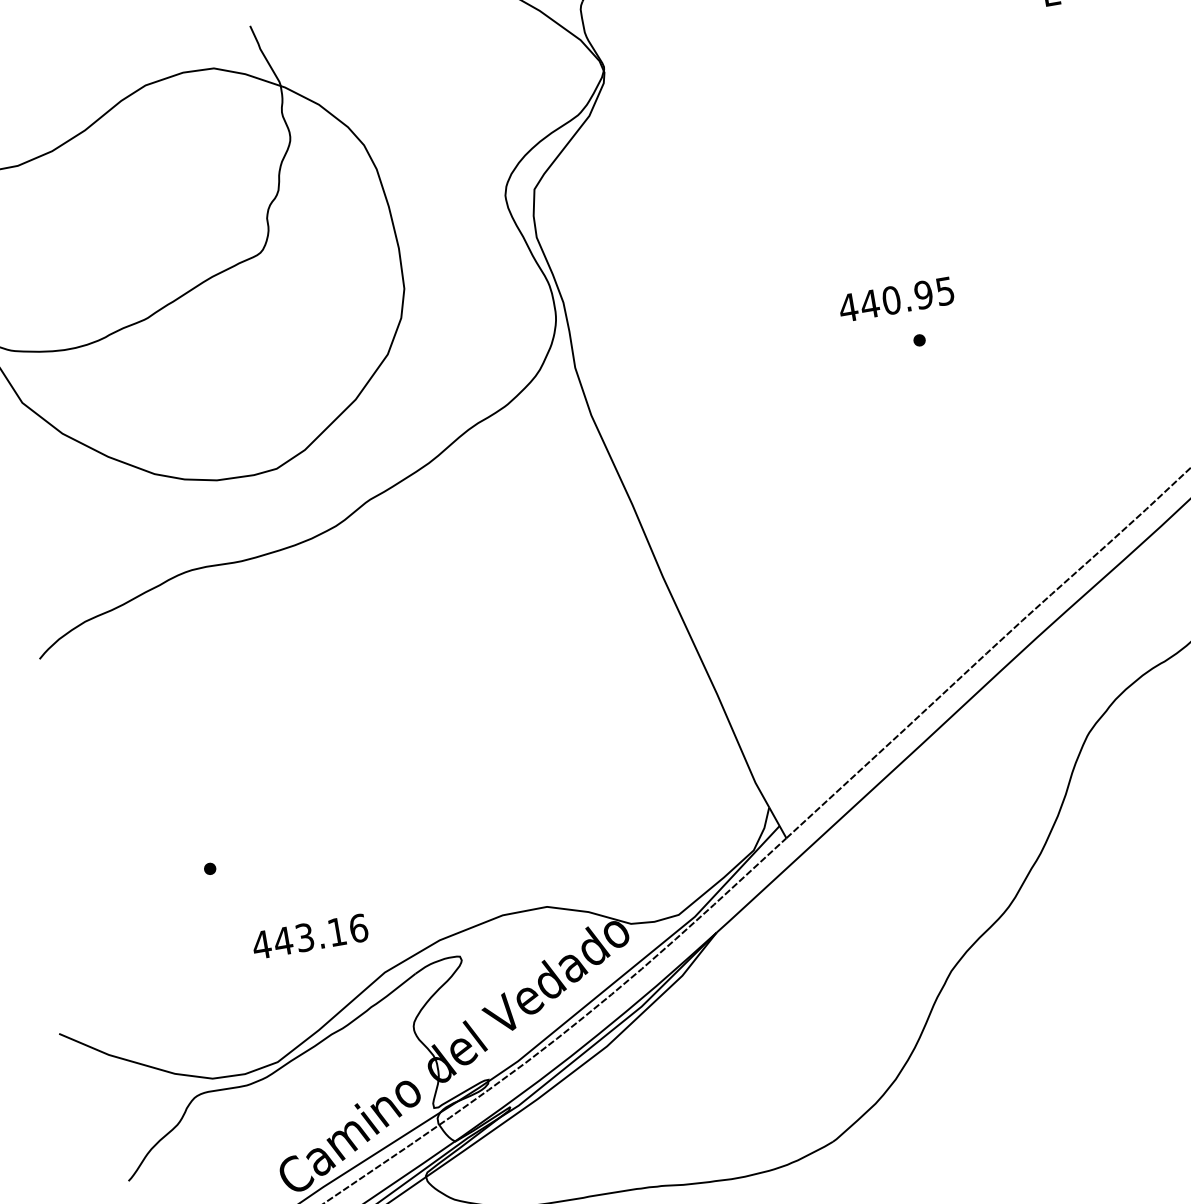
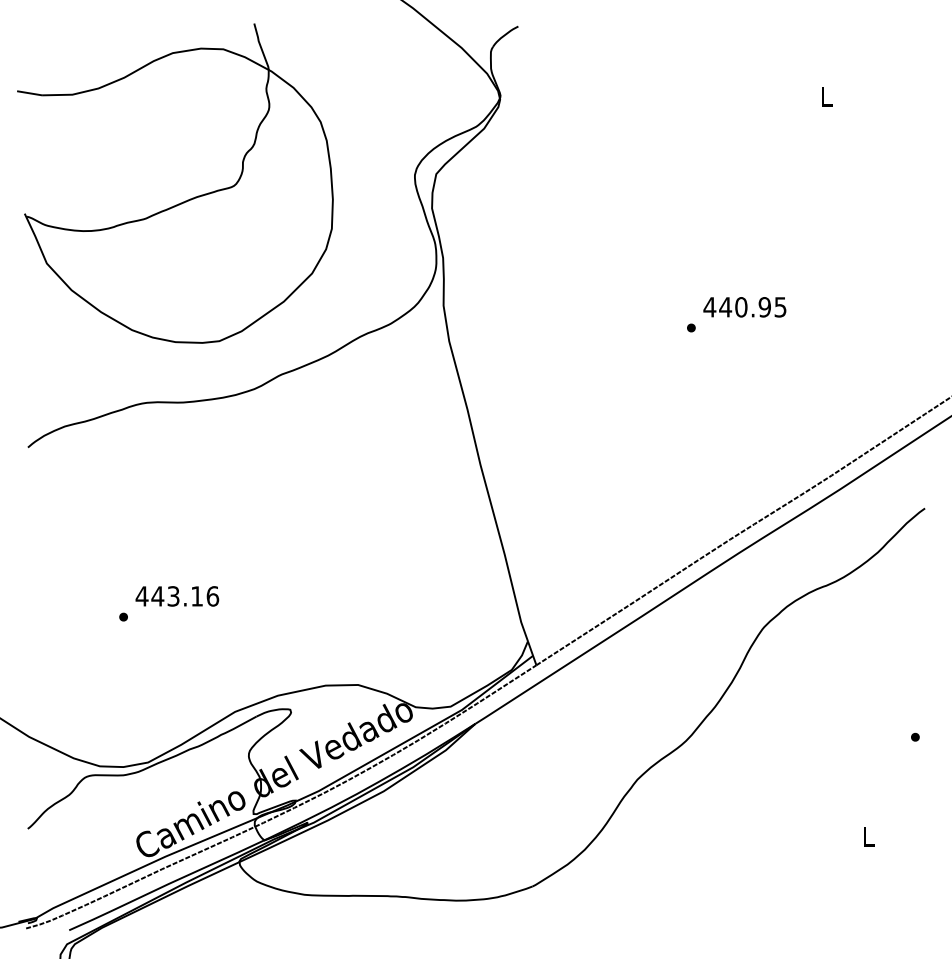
text: (895, 300) -> (744, 307), moved
text: (310, 936) -> (177, 596), moved

